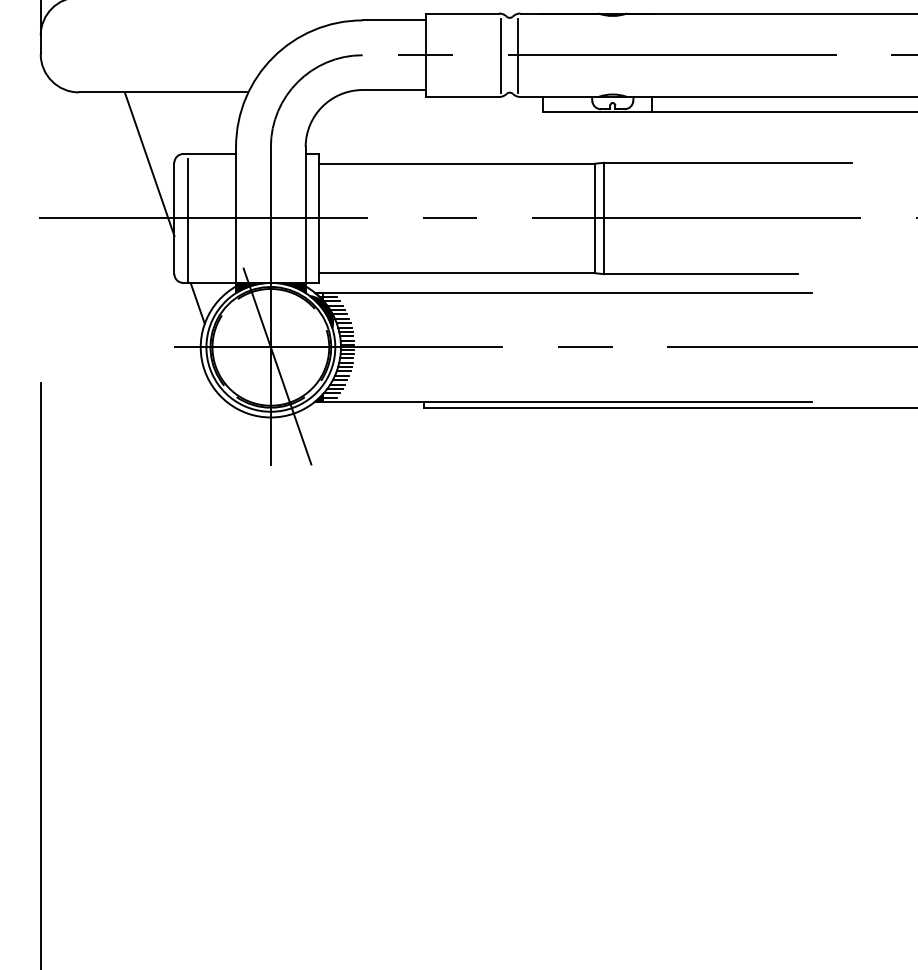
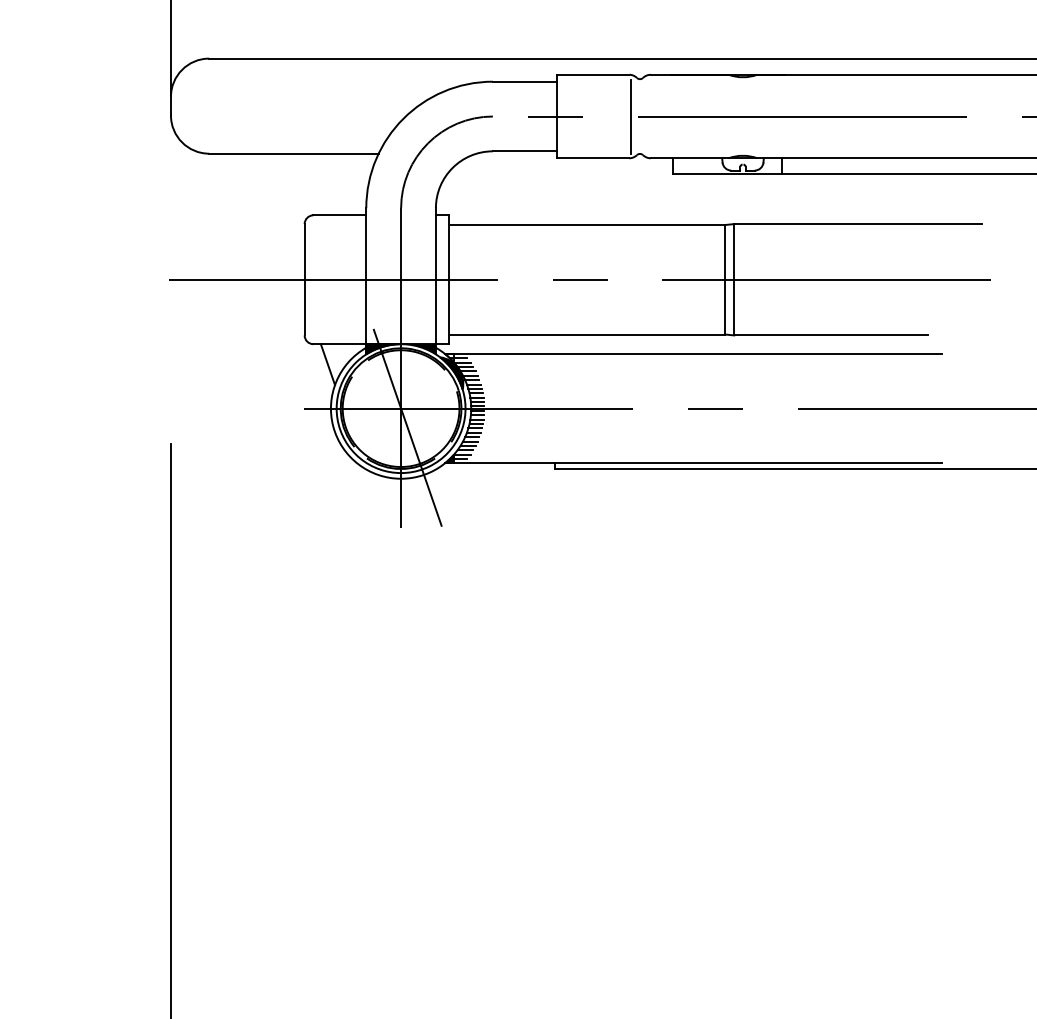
line: (518, 55) -> (648, 116), removed
line: (149, 164) -> (279, 225), removed
line: (187, 221) -> (317, 282), removed

